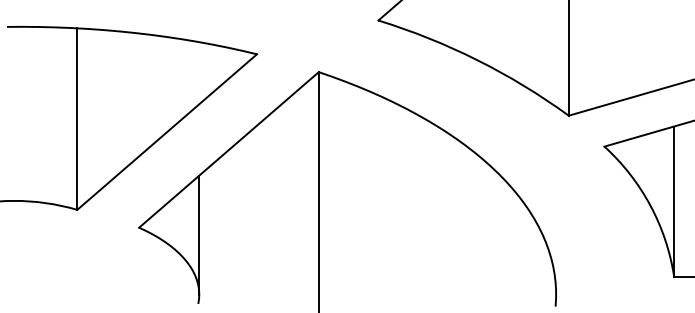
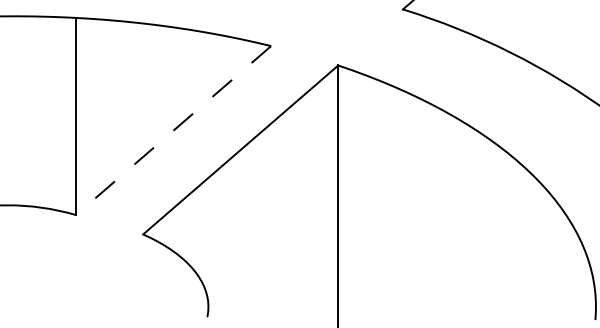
line: (167, 132) -> (173, 131), solid -> dashed
line: (199, 234) -> (208, 241), removed

